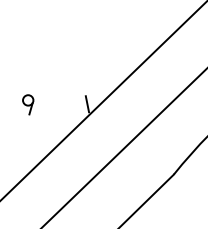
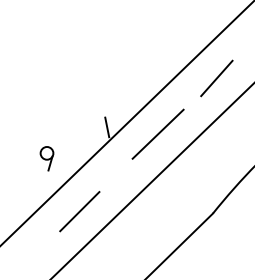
line: (176, 63) -> (216, 77), added
part: (28, 104) -> (47, 158), moved
line: (128, 109) -> (157, 133), added
line: (65, 173) -> (80, 212), added

